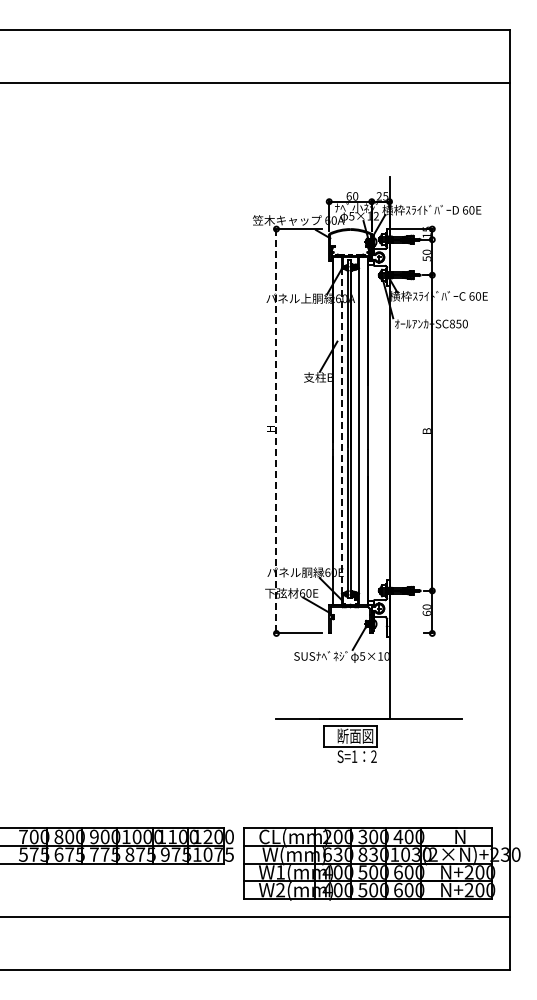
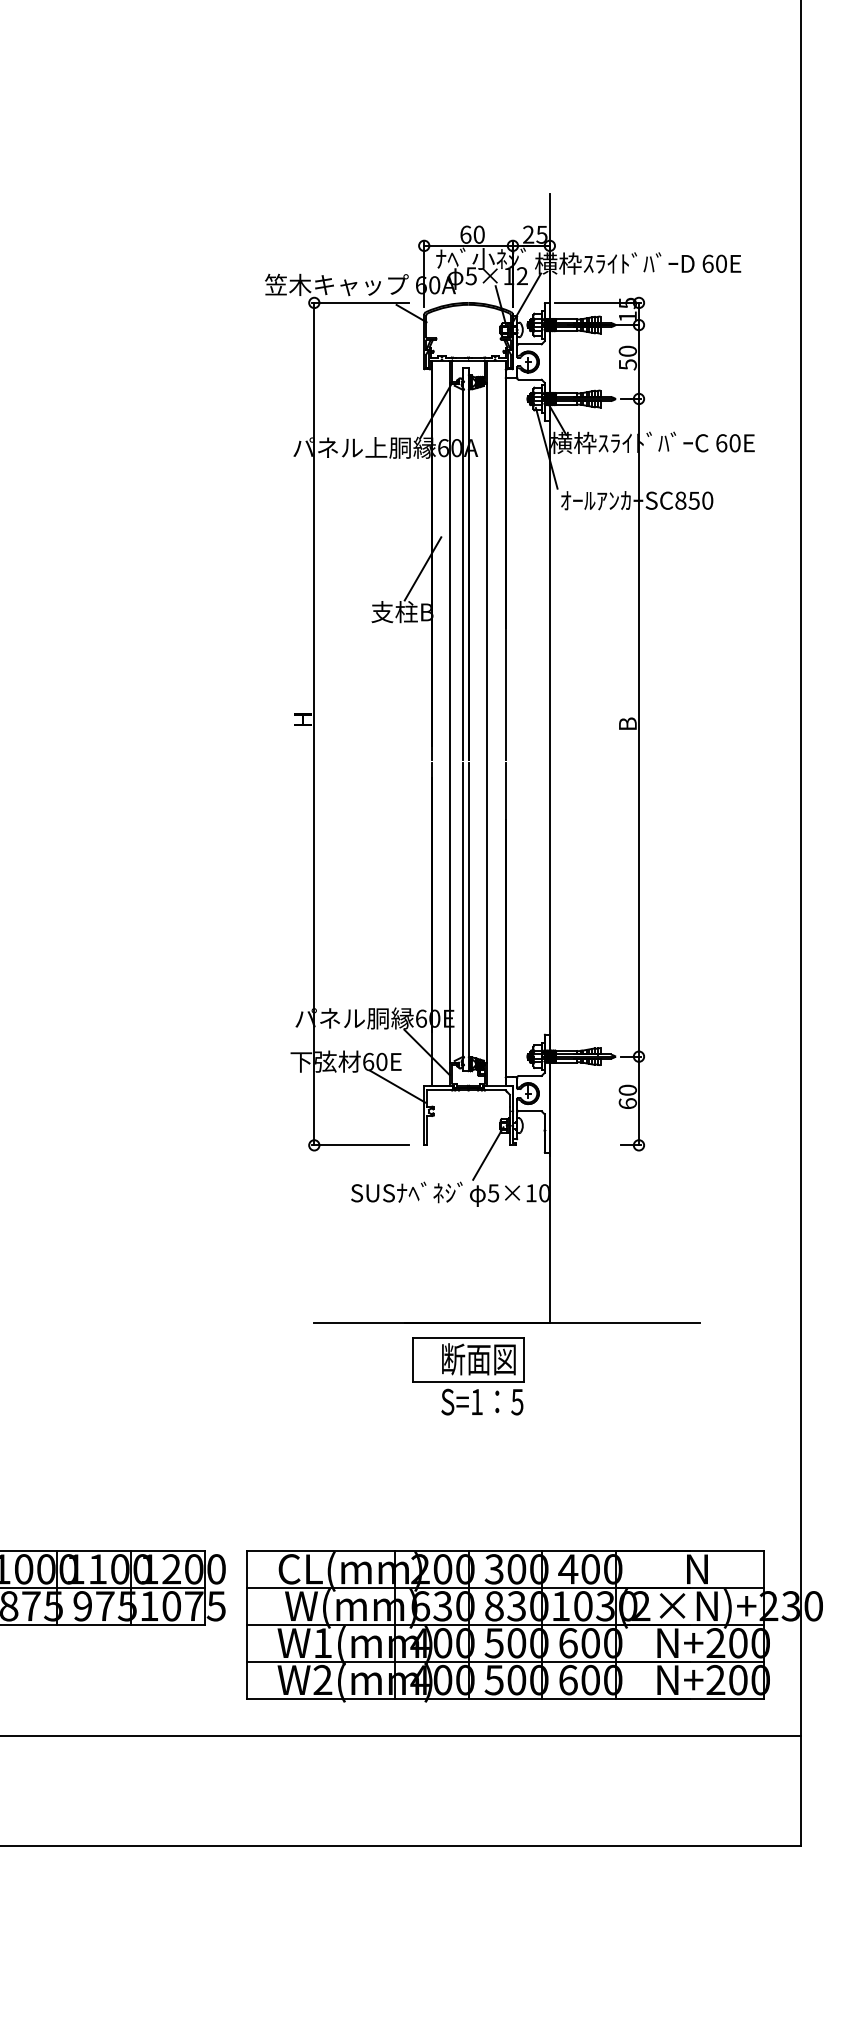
line: (276, 431) -> (314, 724), dashed -> solid
line: (341, 431) -> (449, 724), dashed -> solid
text: (373, 756) -> (516, 1401), 2 -> 5

